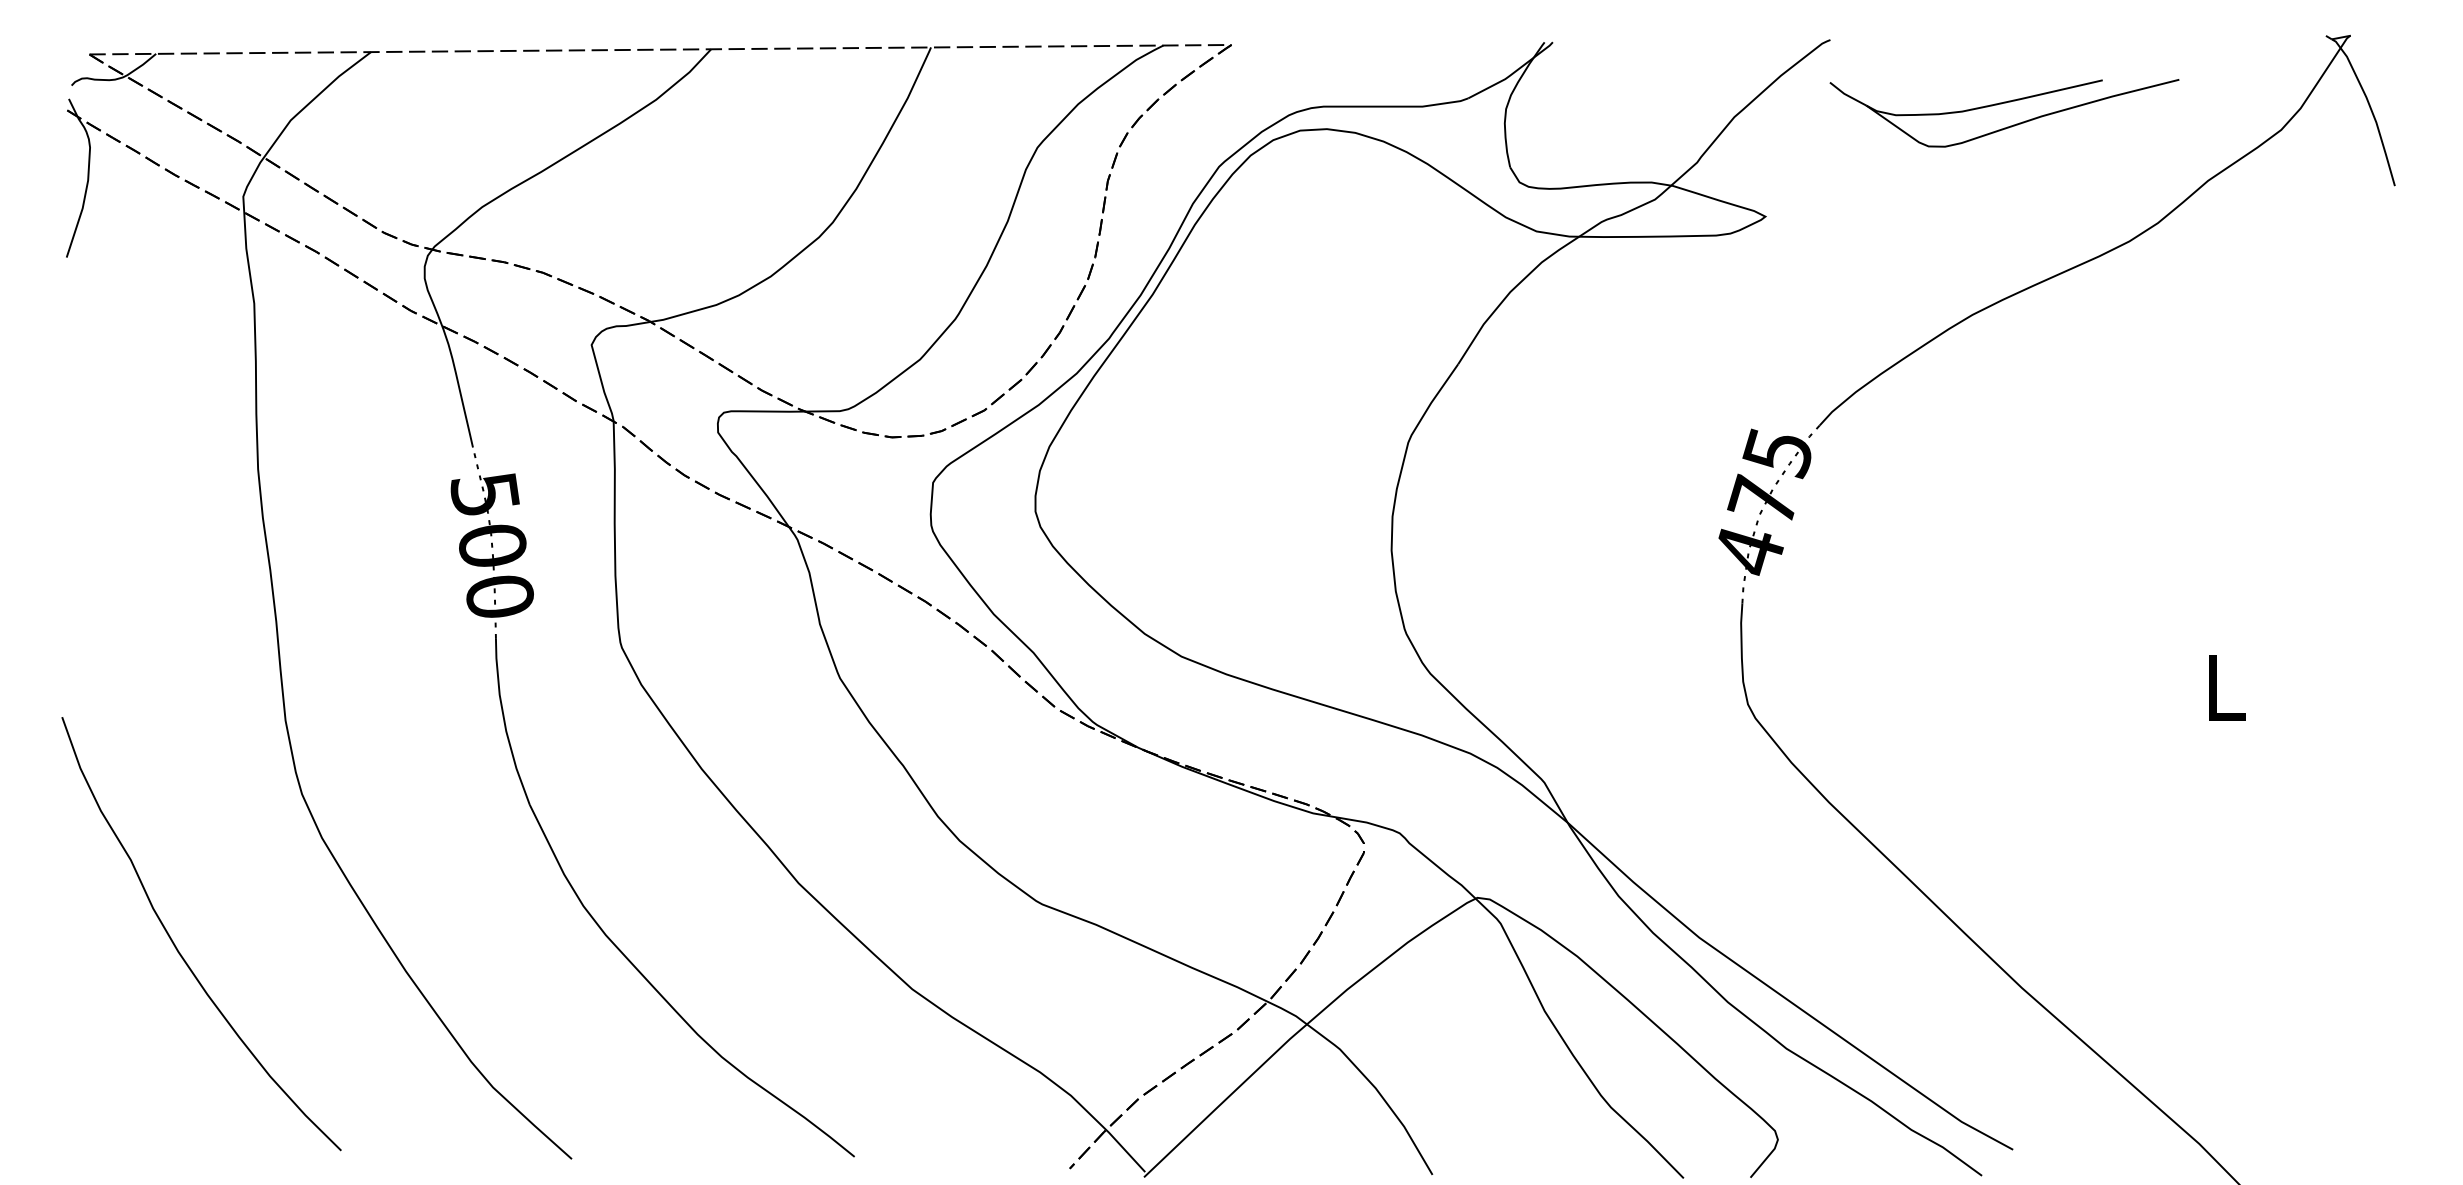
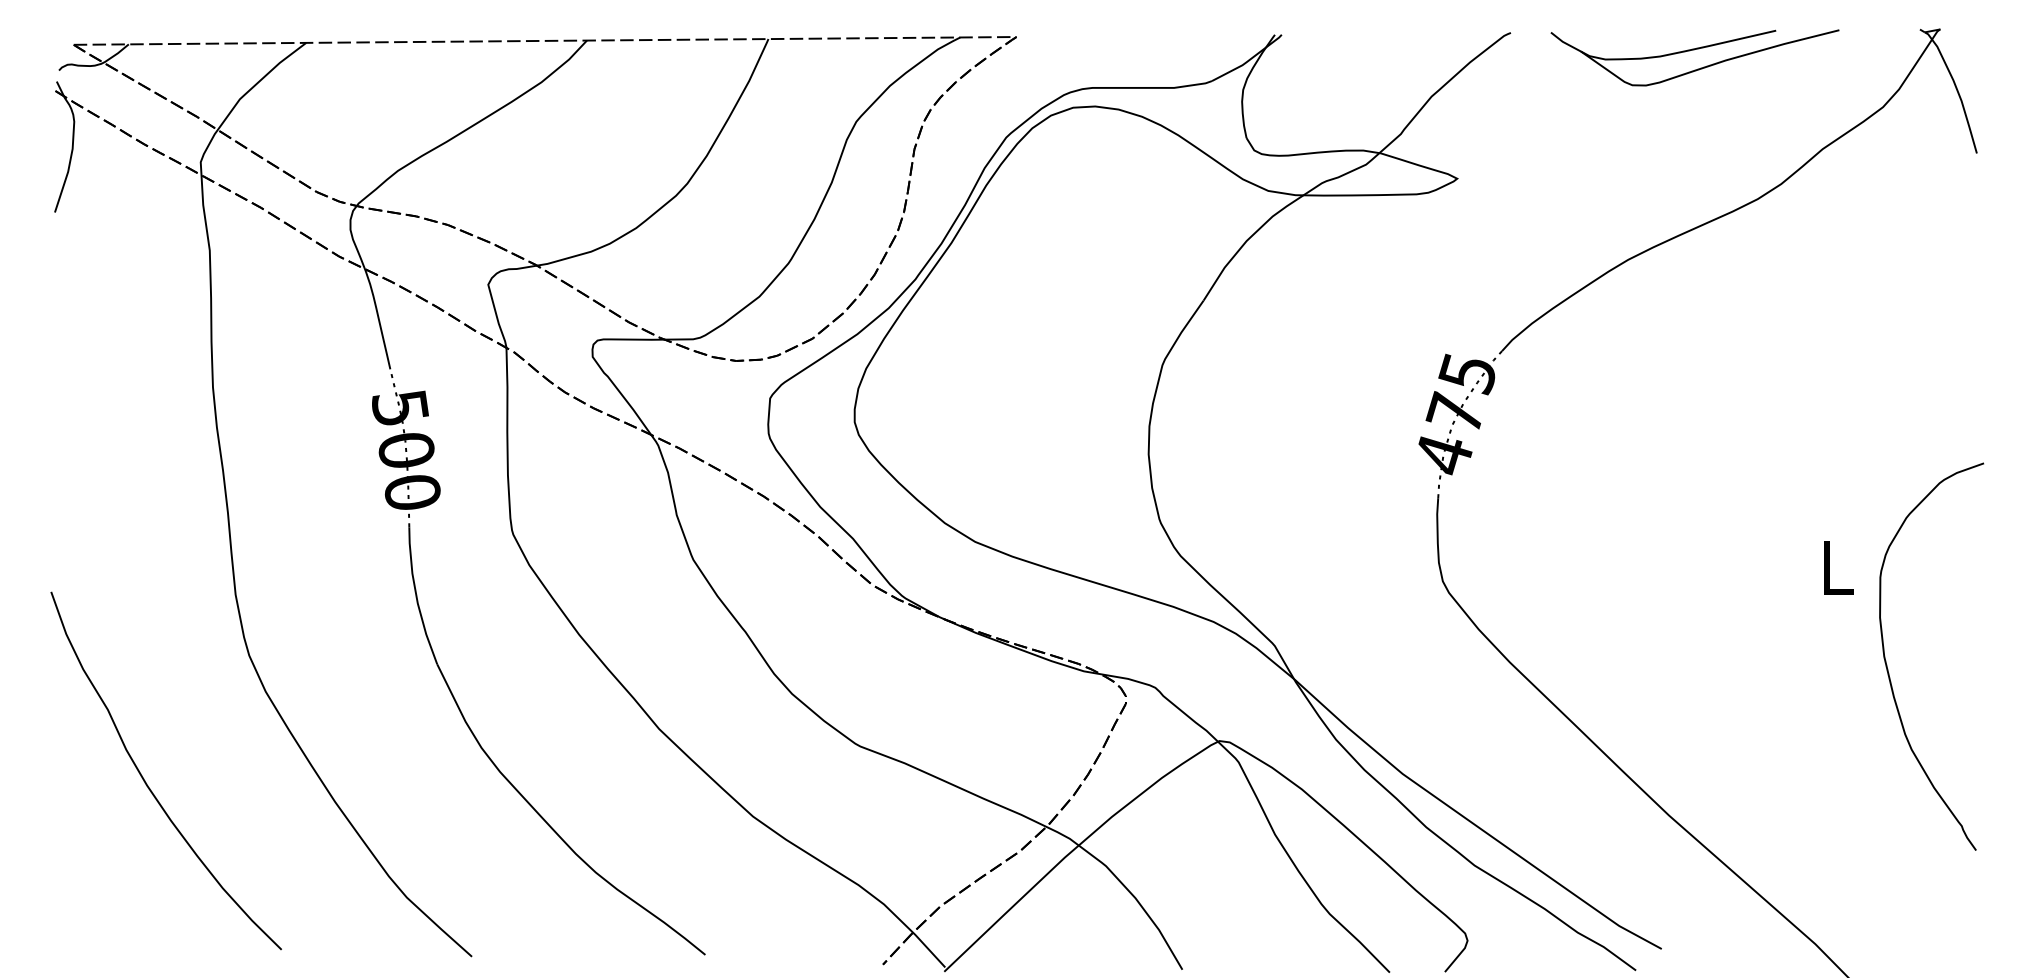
part: (2001, 104) -> (1692, 50), moved
curve: (2287, 810) -> (1888, 668), added

